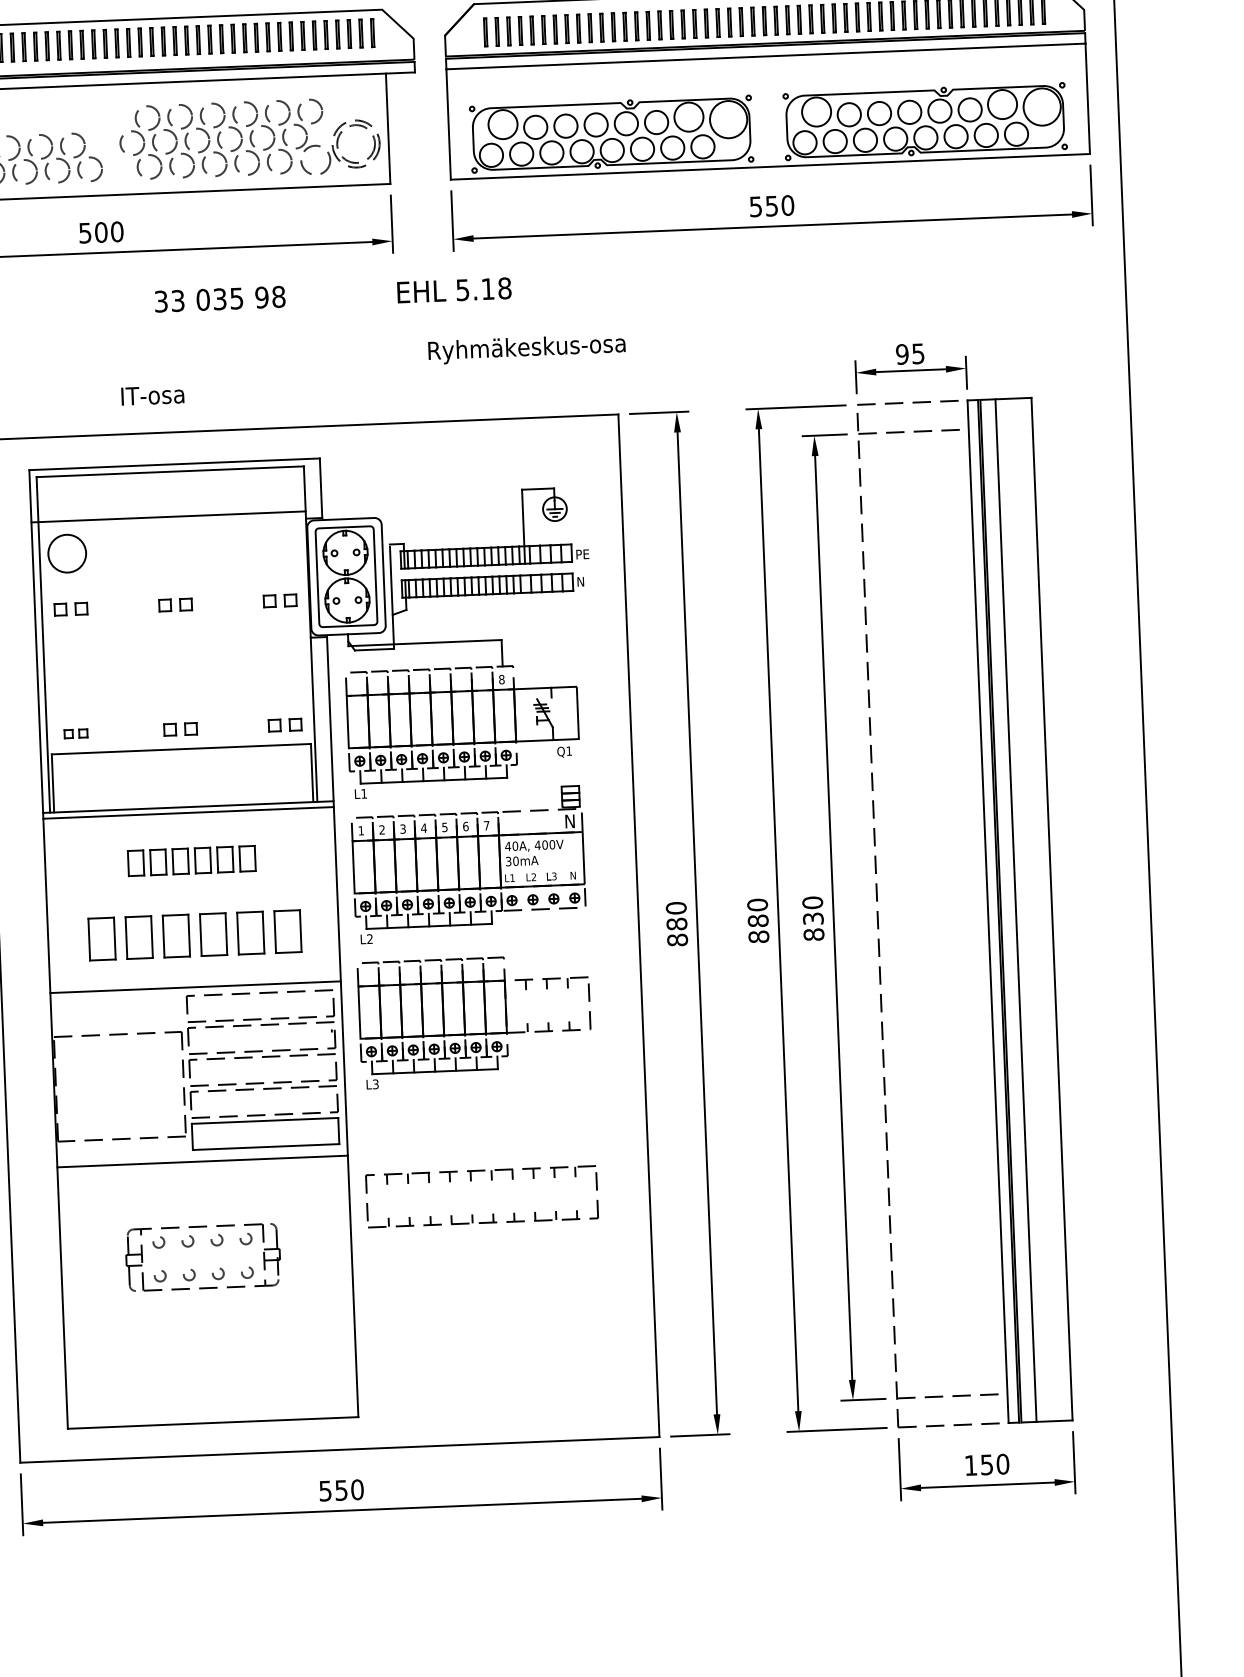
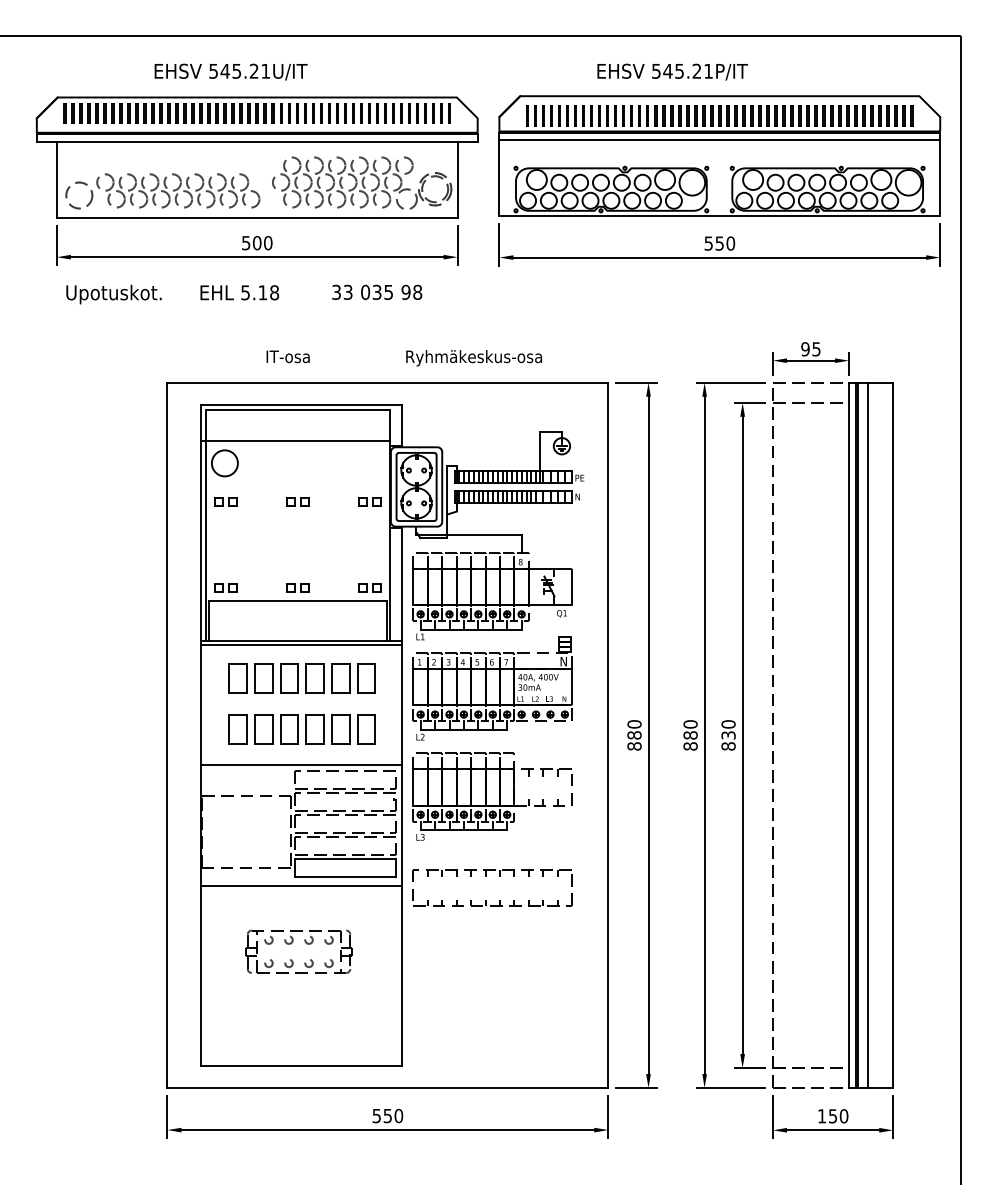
text: (453, 290) -> (239, 292), moved
text: (220, 297) -> (377, 291), moved
text: (526, 349) -> (473, 358), moved
part: (75, 733) -> (225, 587), size x1.43
part: (190, 861) -> (301, 678), size x1.67
part: (472, 1180) -> (486, 876), moved

